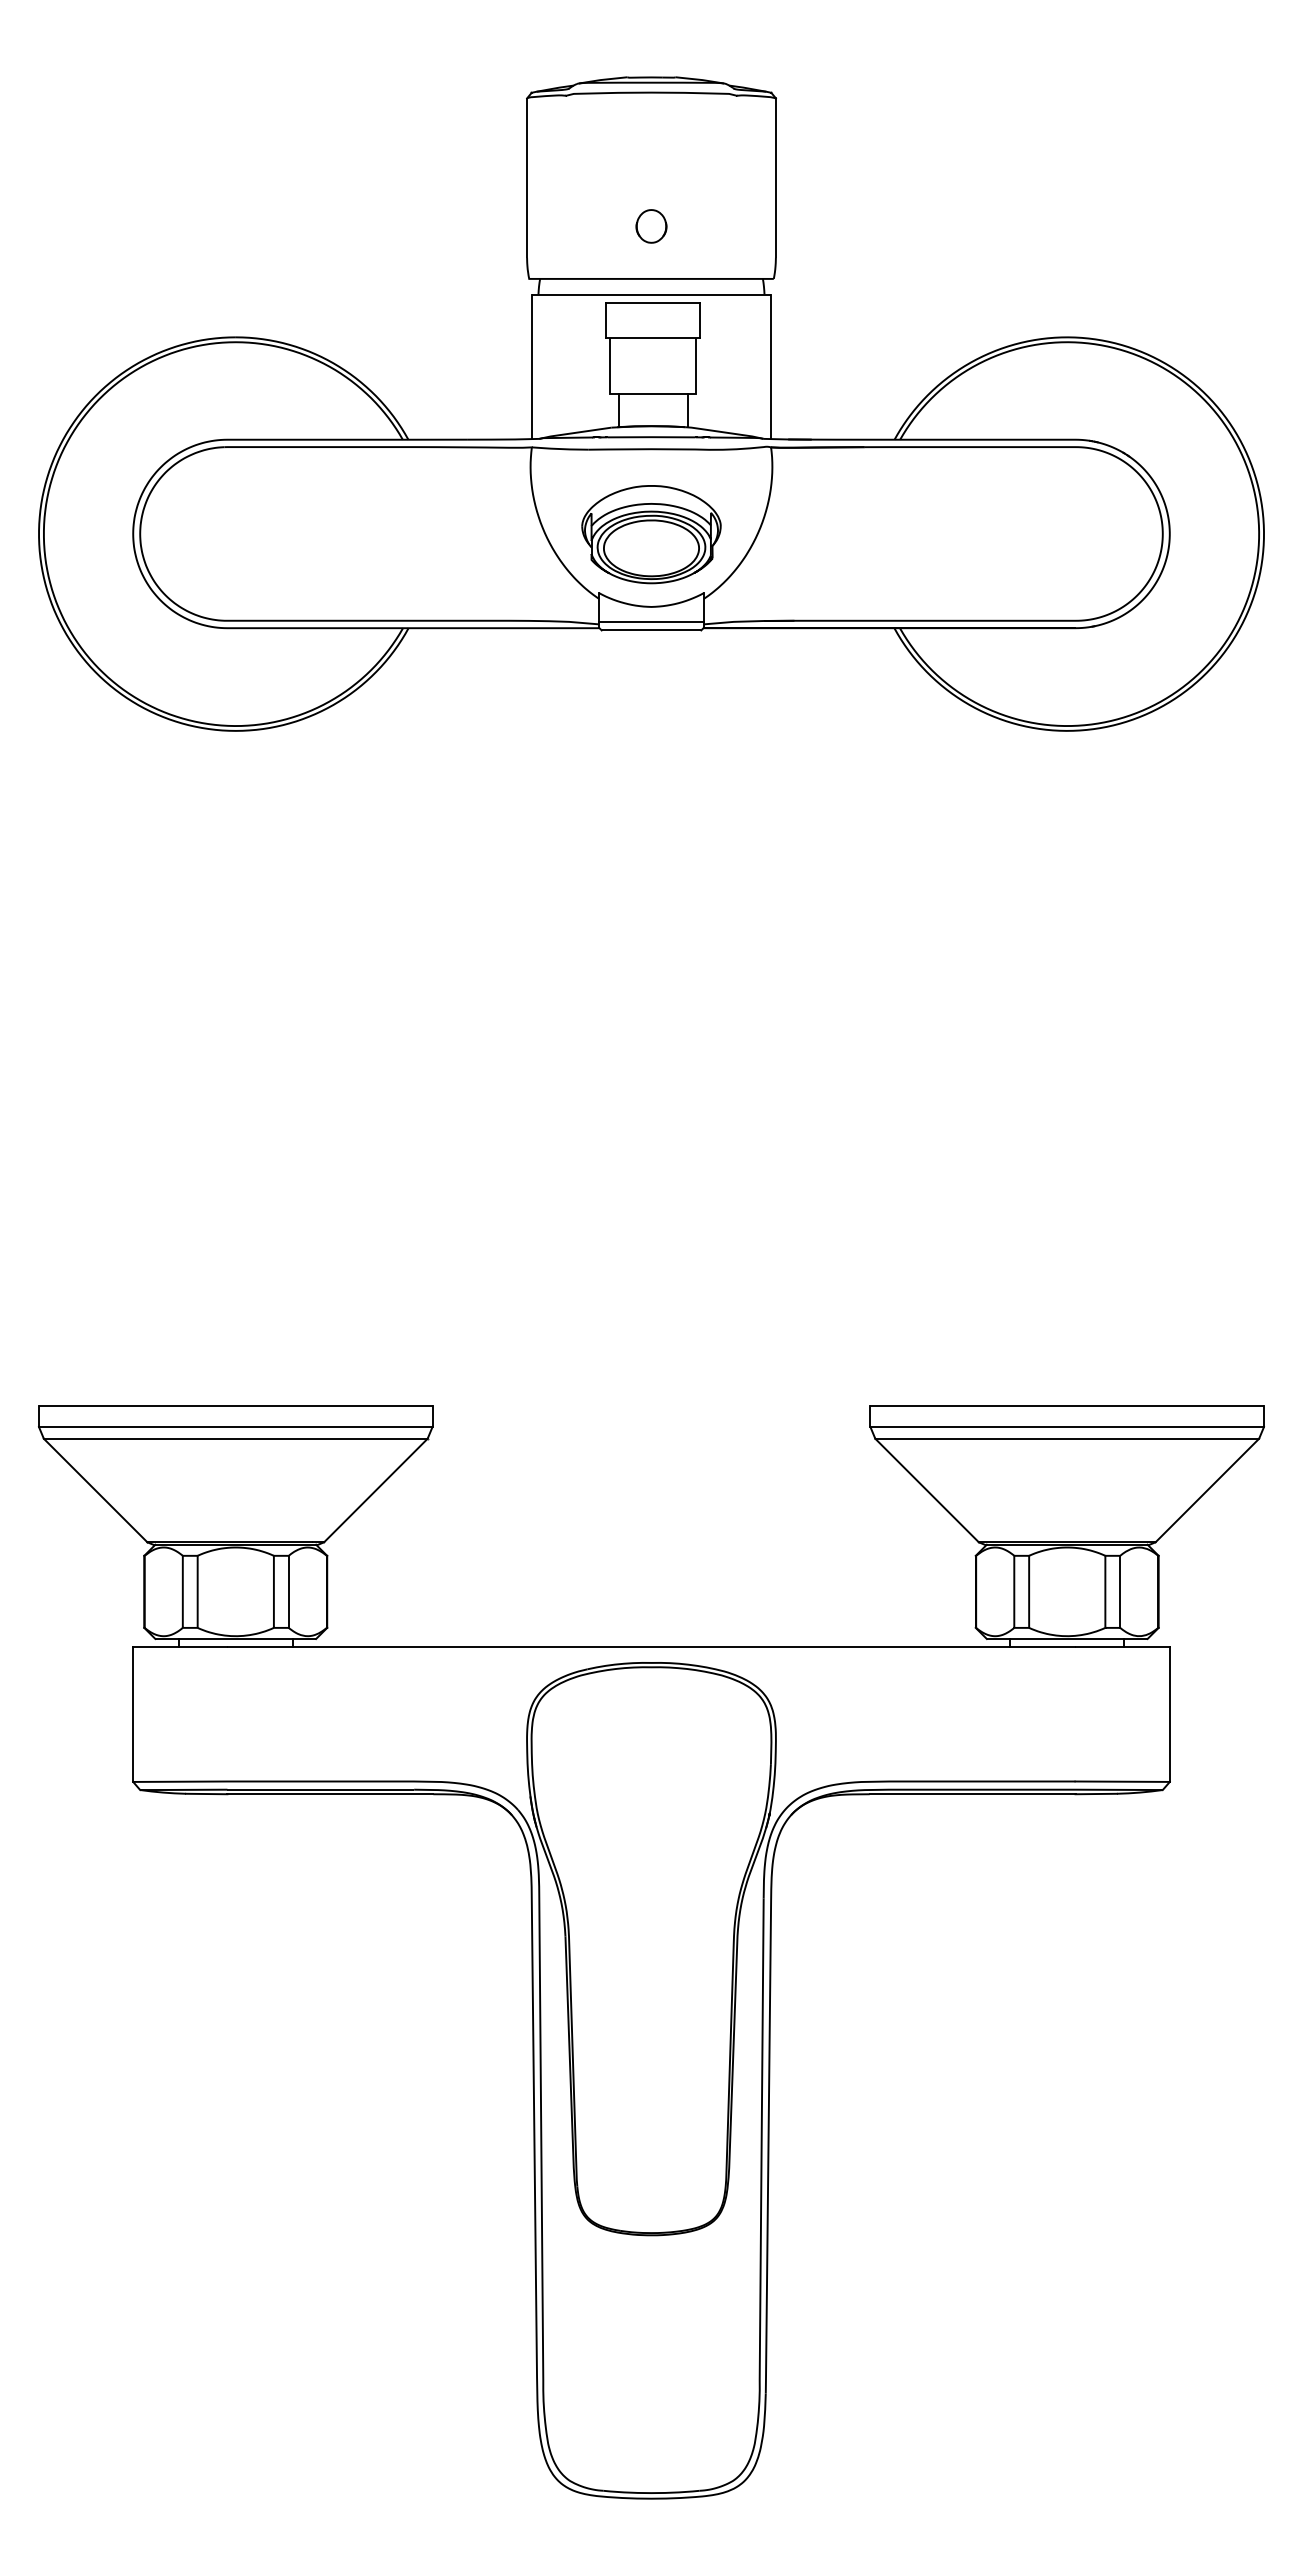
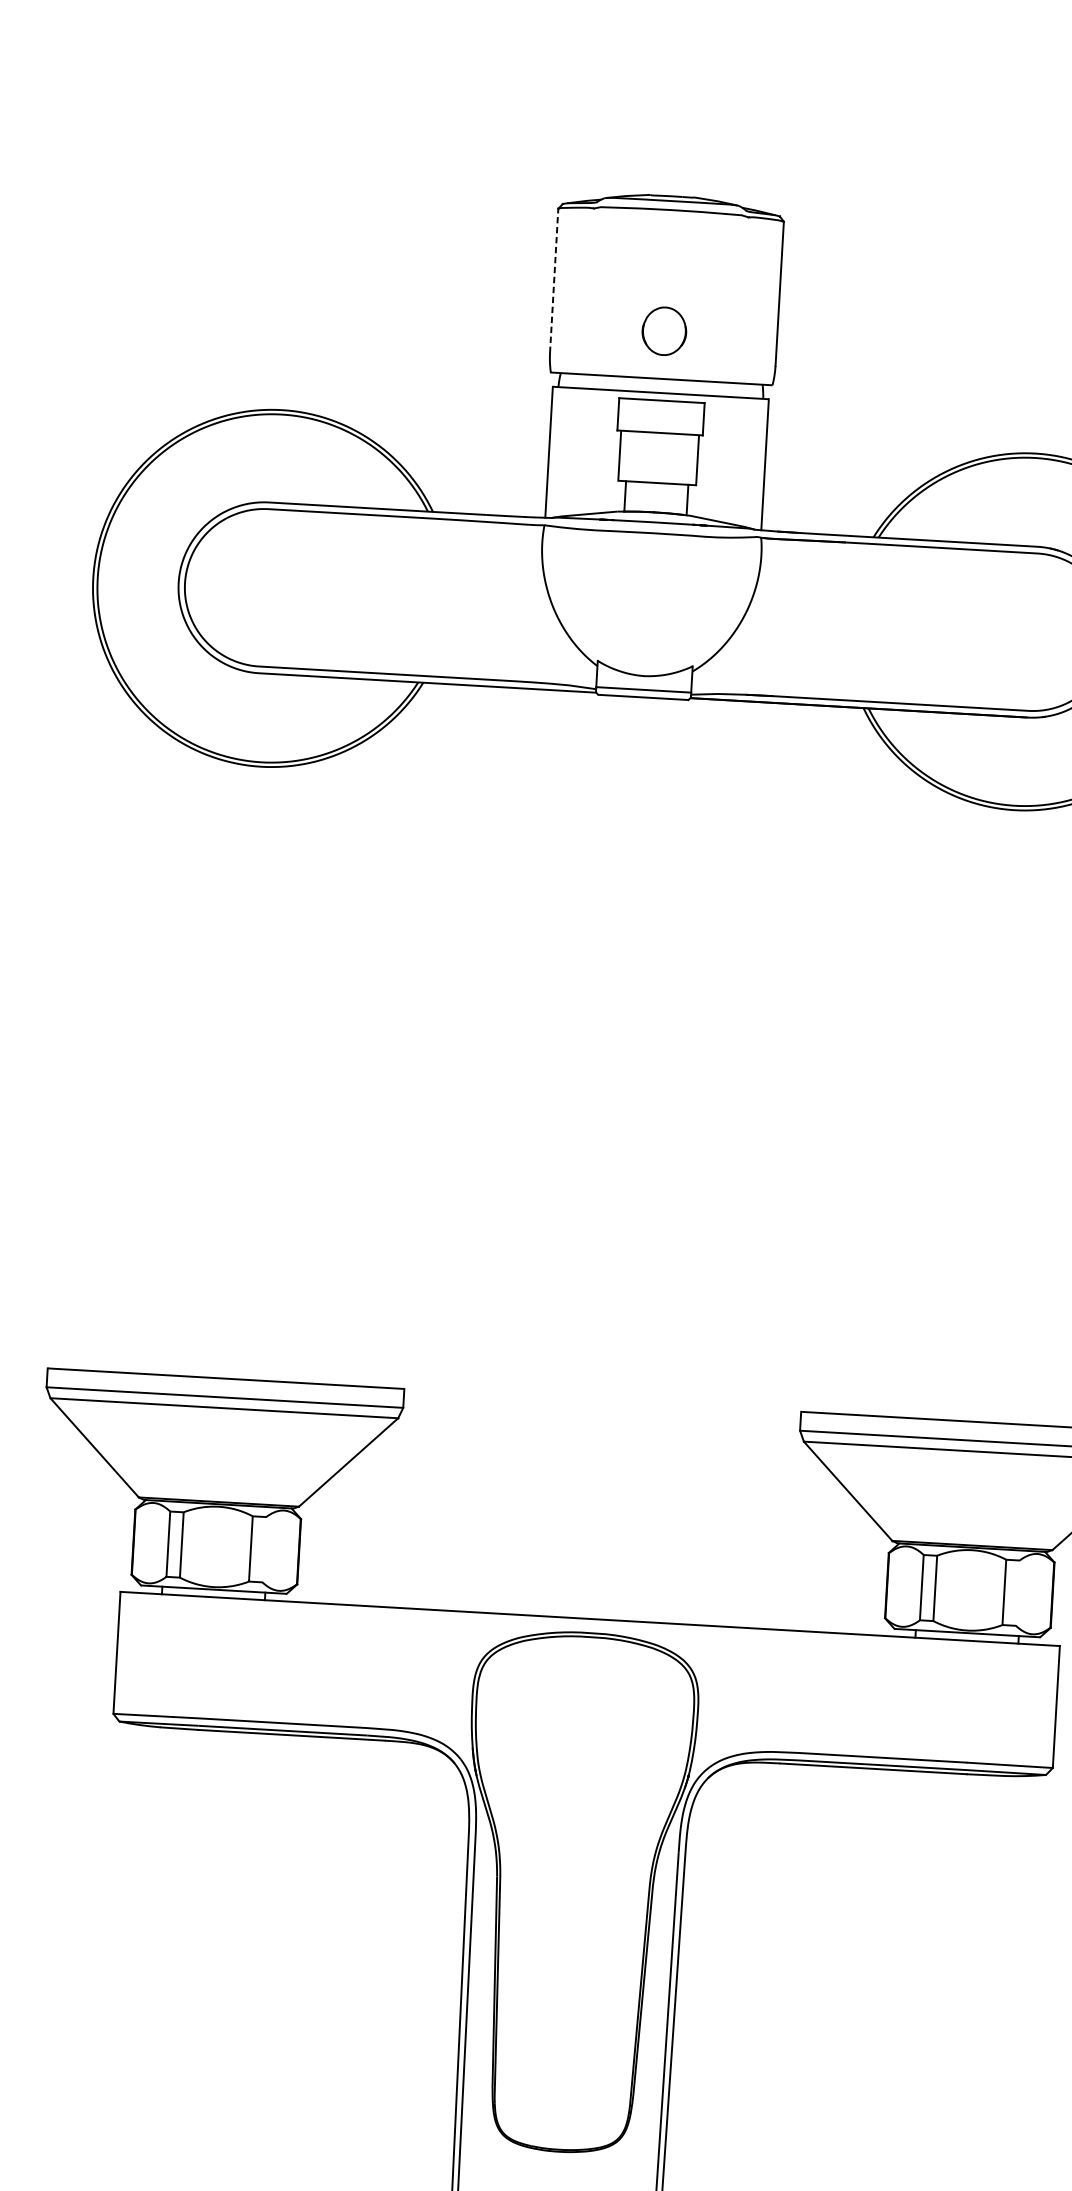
line: (527, 177) -> (554, 280), solid -> dashed
part: (651, 226) -> (664, 331), size x1.6
part: (651, 534) -> (648, 610), removed
line: (288, 1591) -> (264, 1549), removed
line: (1120, 1591) -> (1018, 1592), removed

